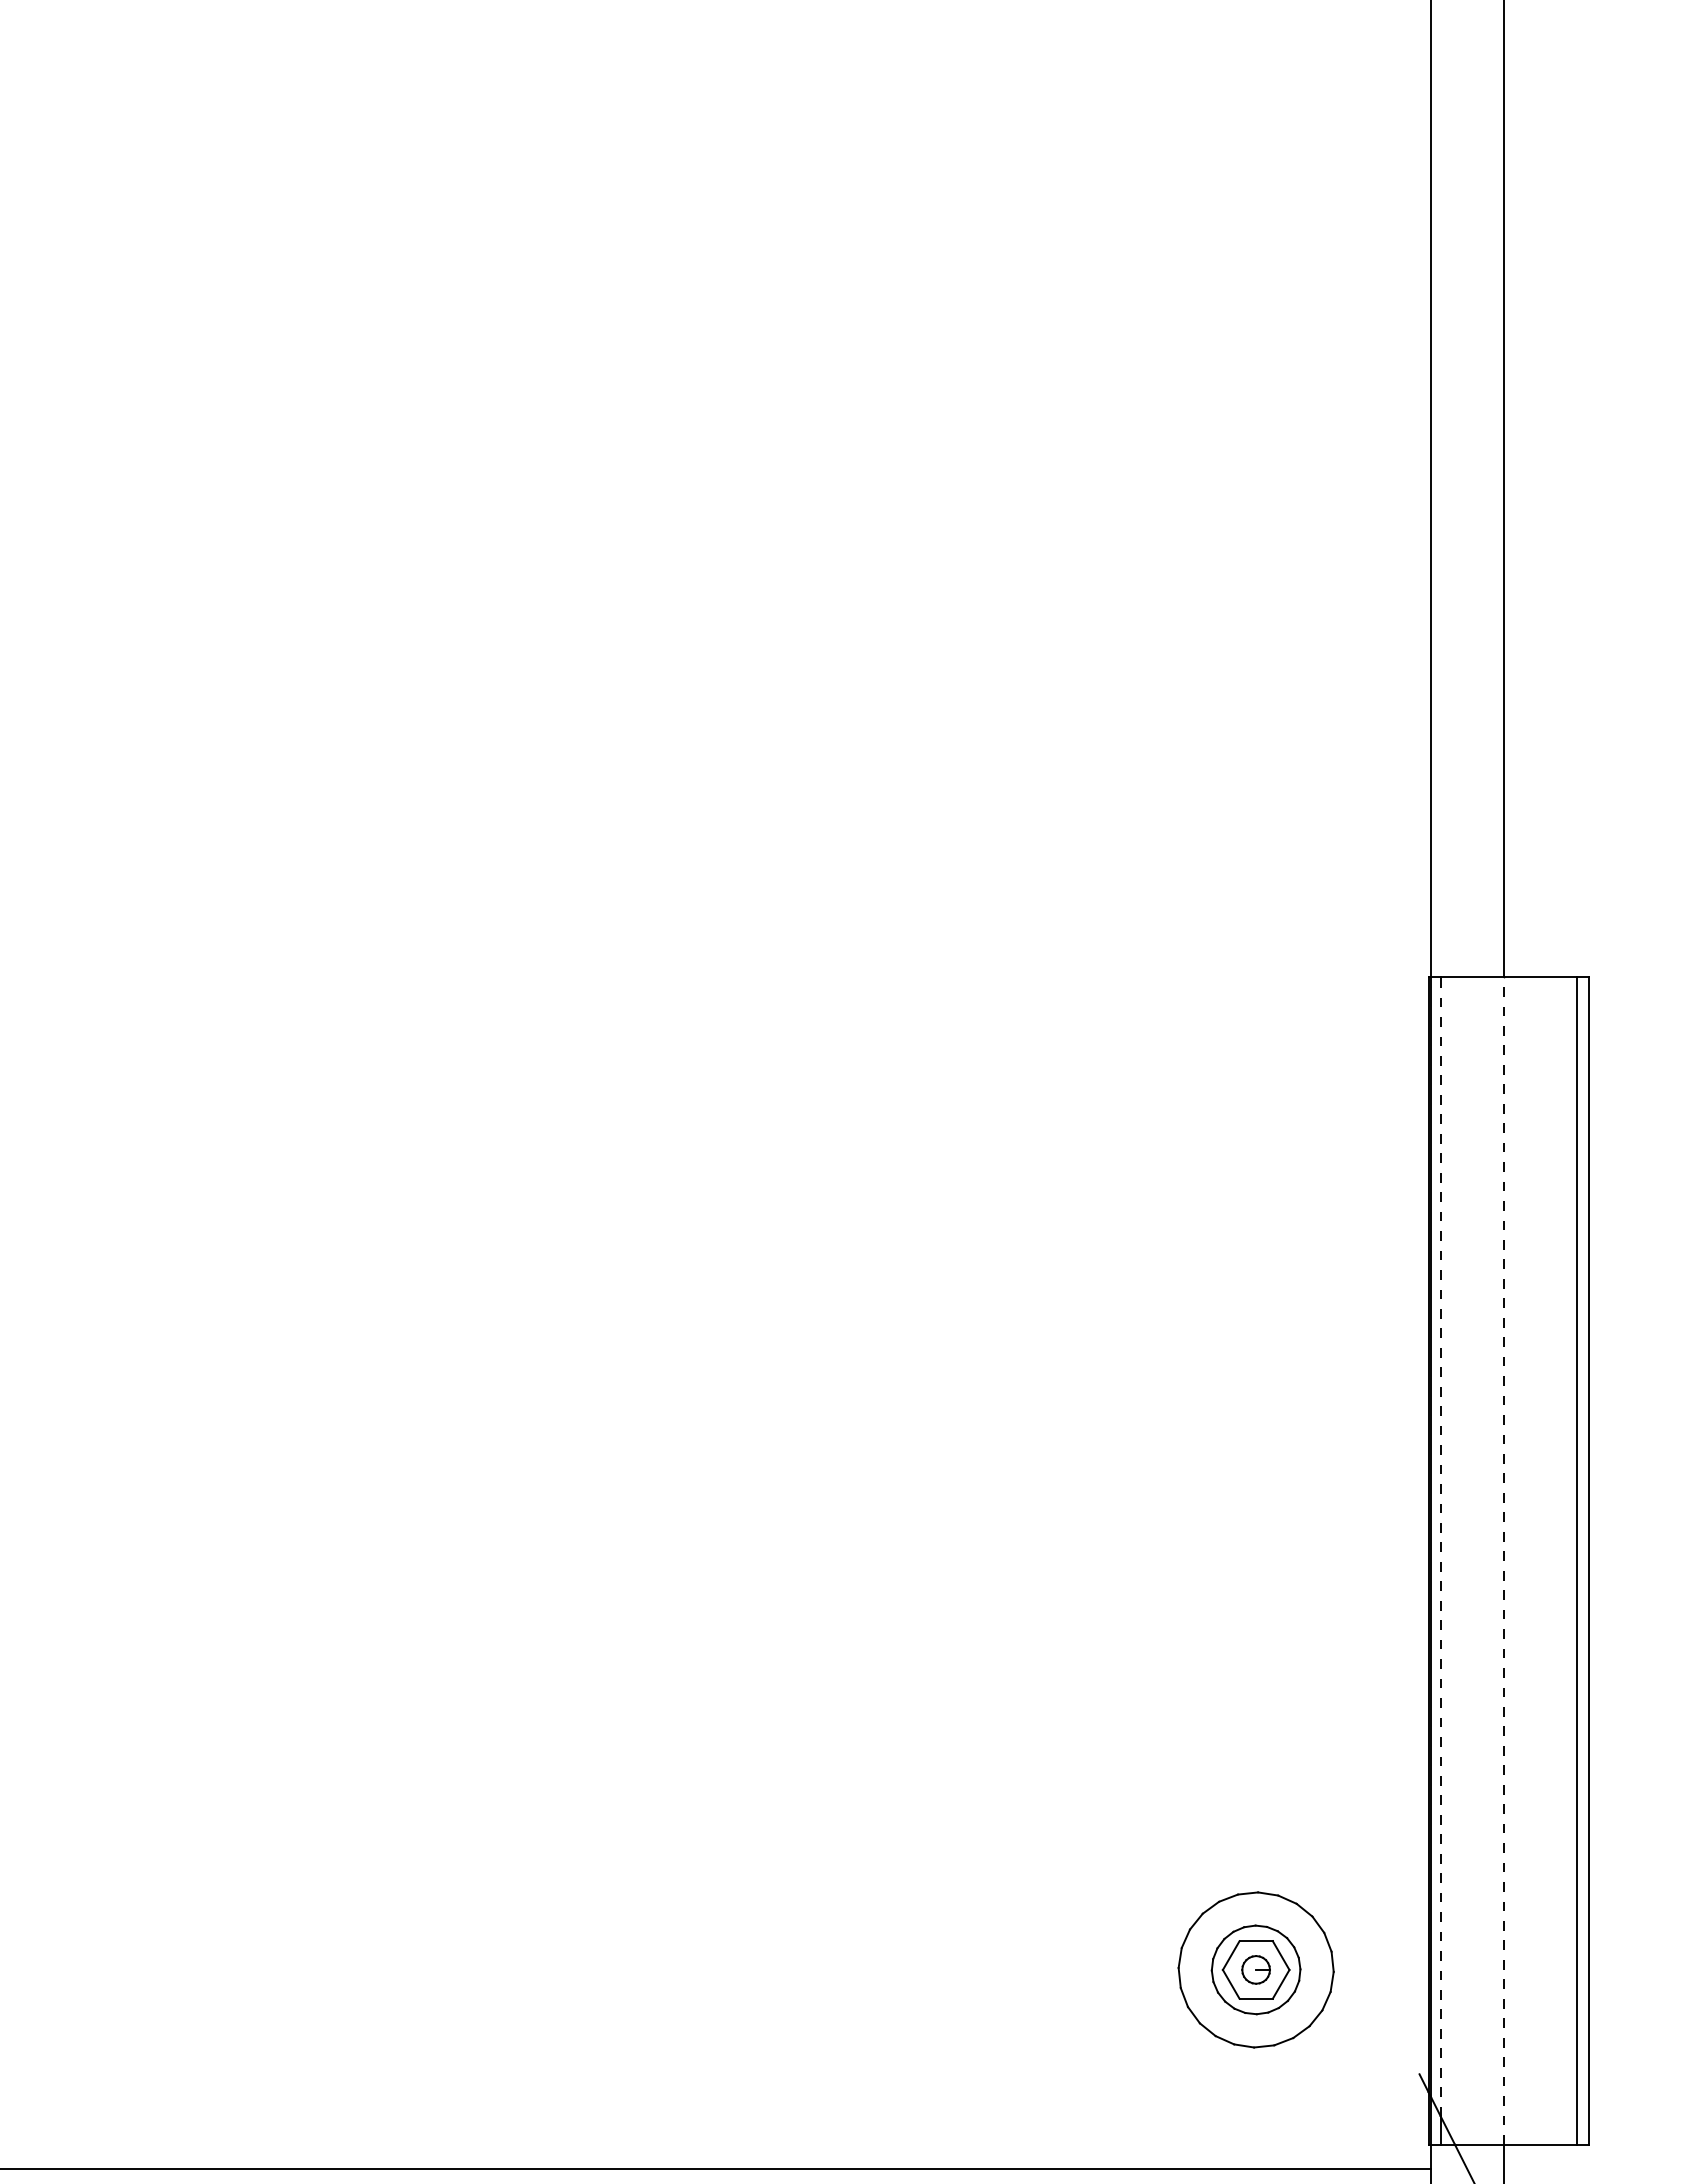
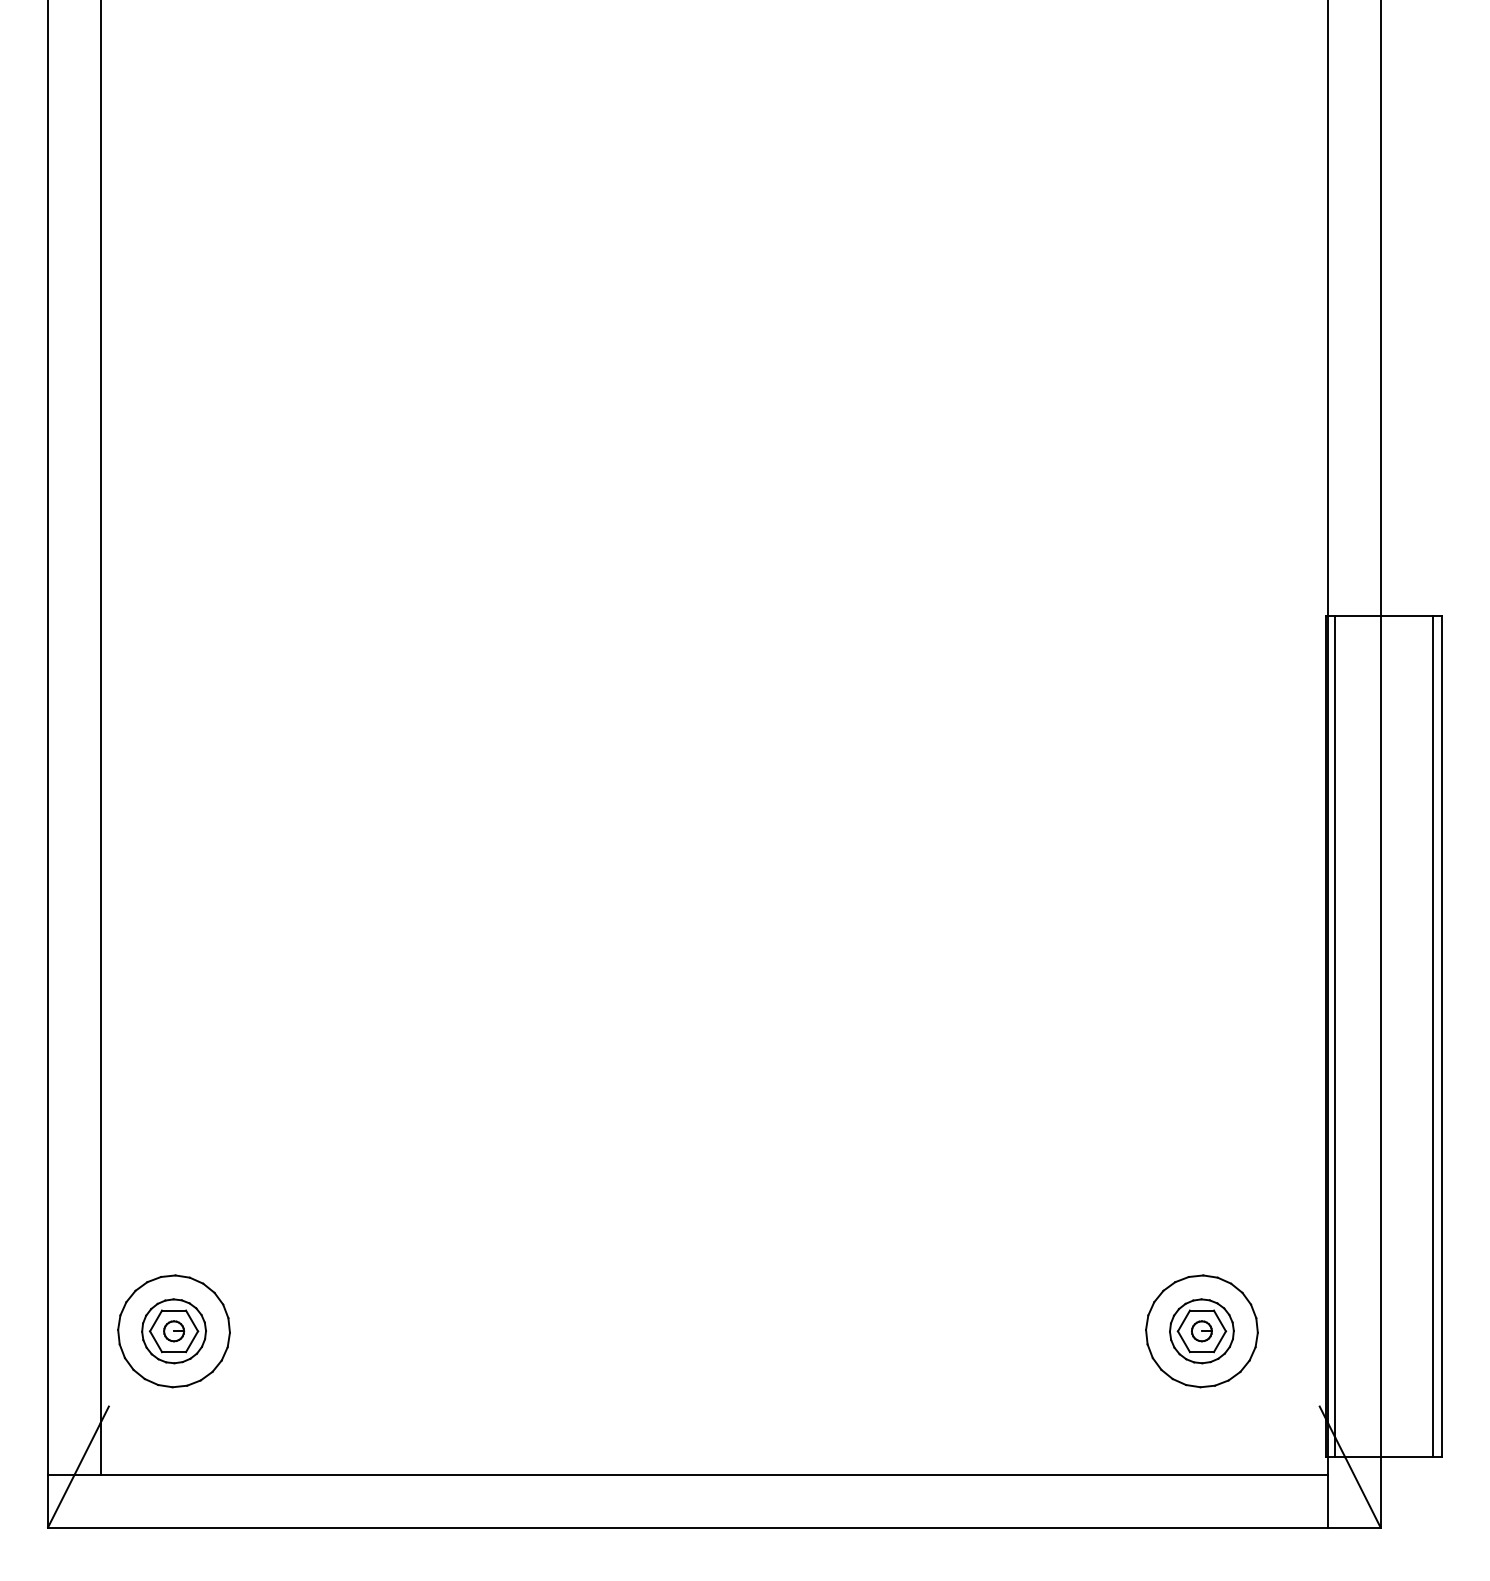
line: (1441, 1547) -> (1335, 1026), dashed -> solid
line: (1503, 1560) -> (1380, 1036), dashed -> solid

